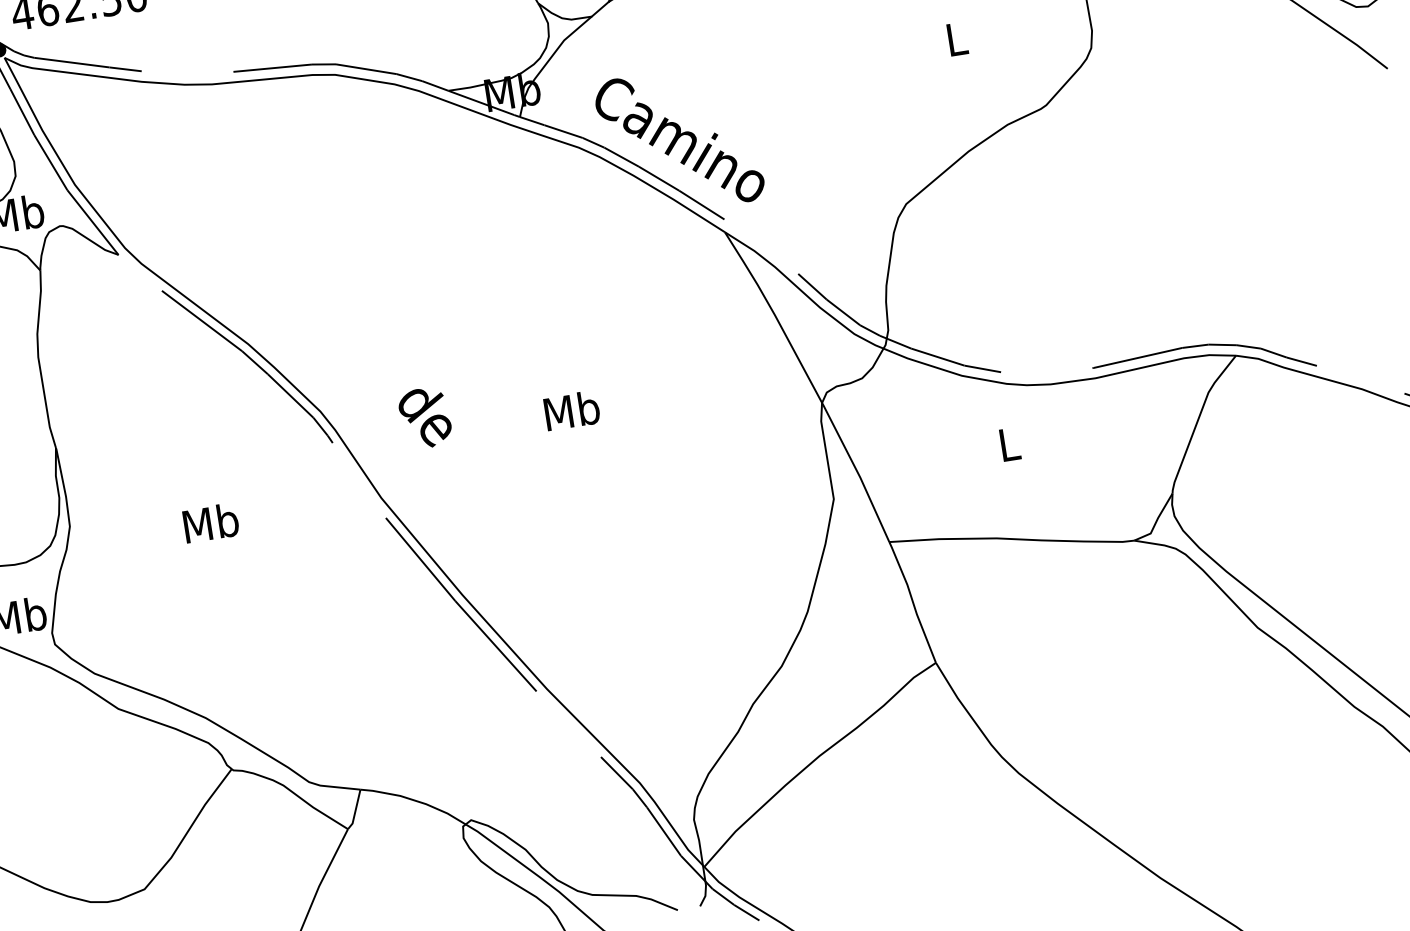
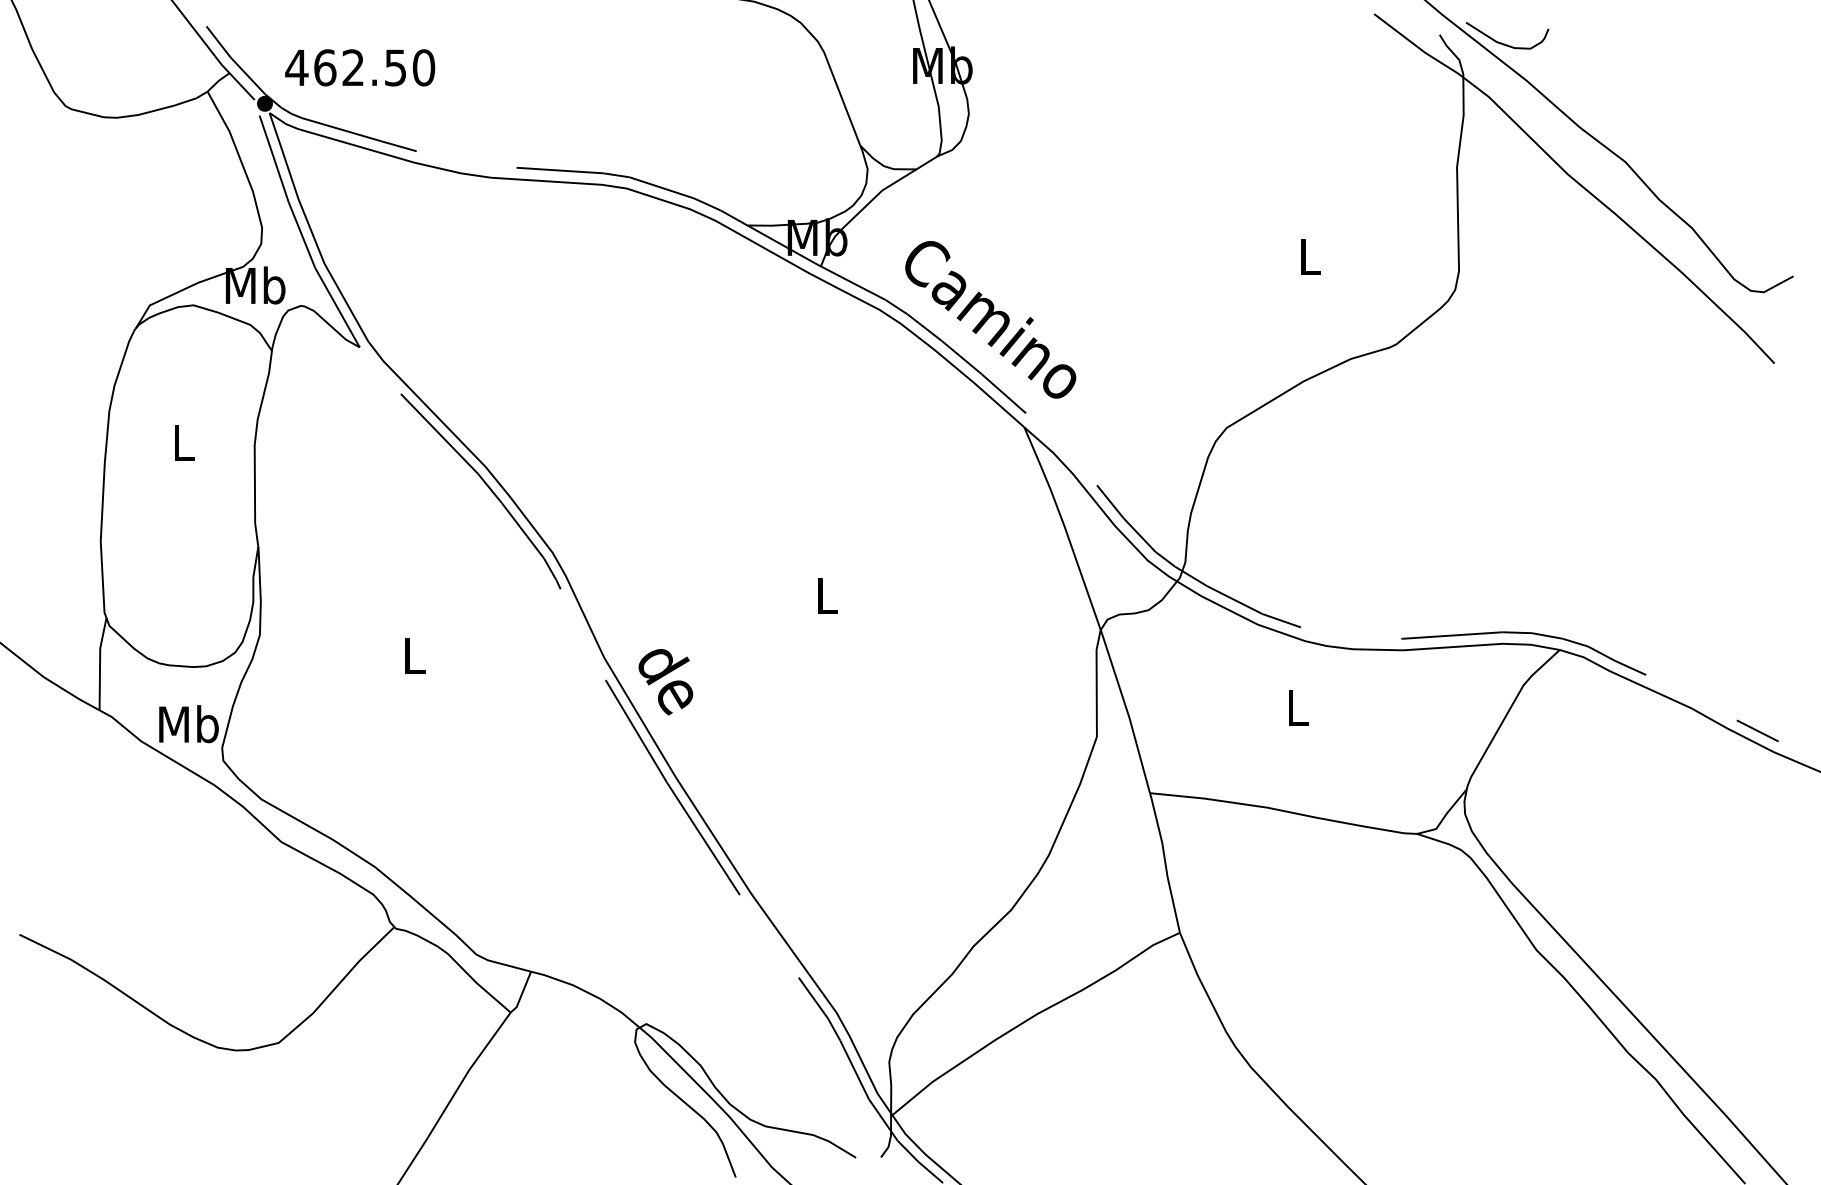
text: (571, 410) -> (826, 595), Mb -> L
text: (425, 418) -> (665, 682), moved
text: (211, 523) -> (414, 655), Mb -> L

